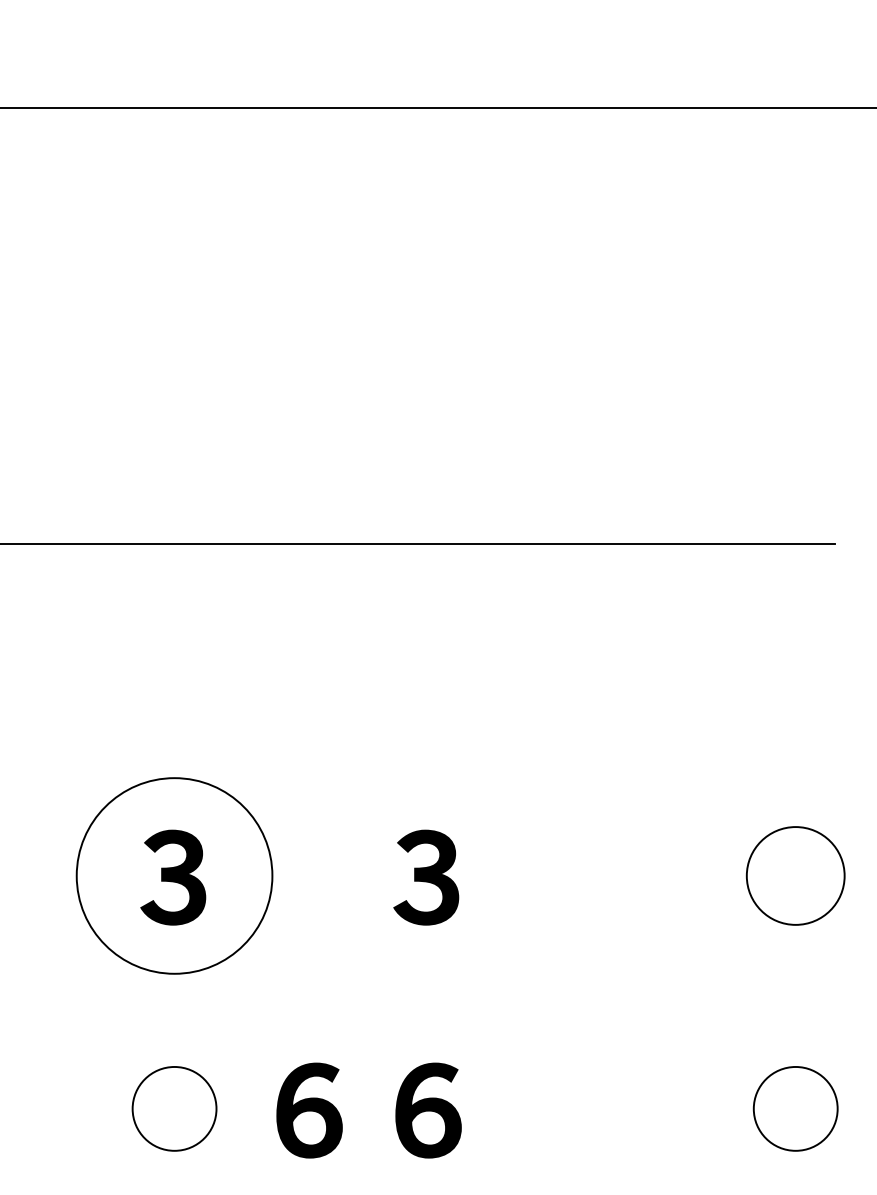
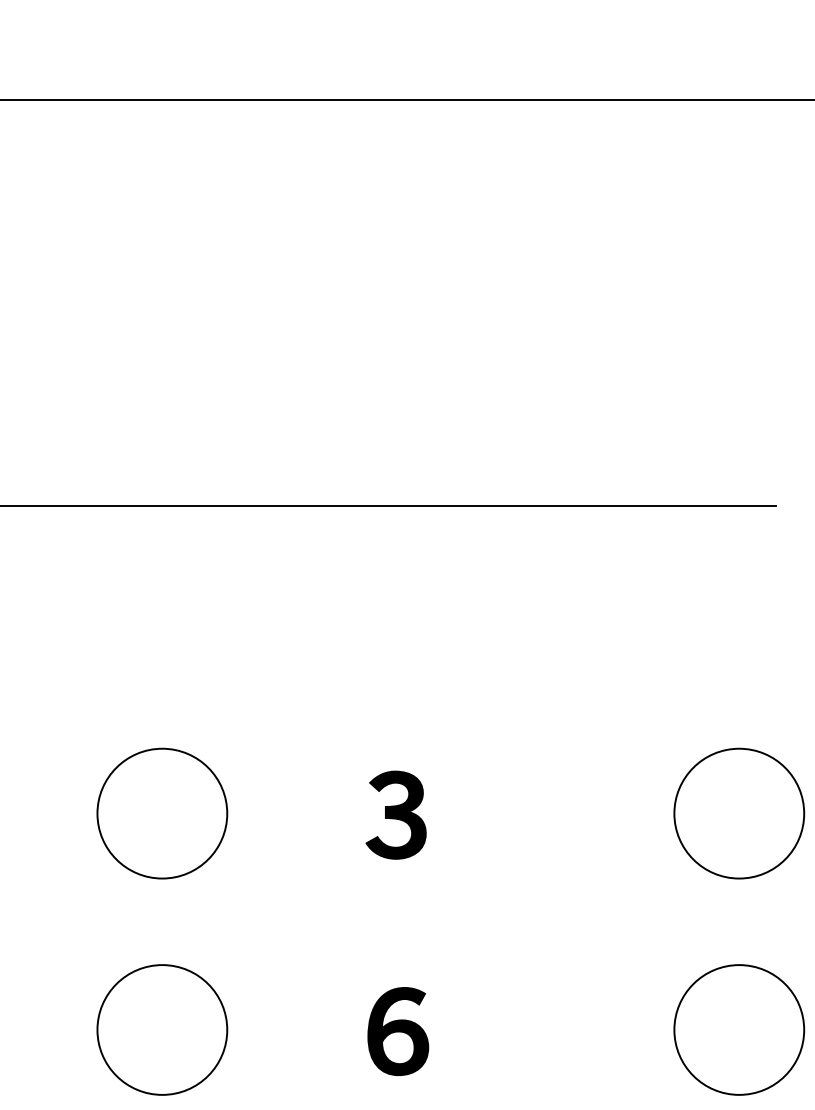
circle: (174, 875) -> (162, 813), size x0.71
circle: (795, 875) -> (739, 813), size x1.43
part: (173, 877) -> (161, 815), removed
circle: (174, 1108) -> (162, 1029), size x1.67
circle: (795, 1108) -> (739, 1029), size x1.67
part: (309, 1110) -> (287, 1031), removed

